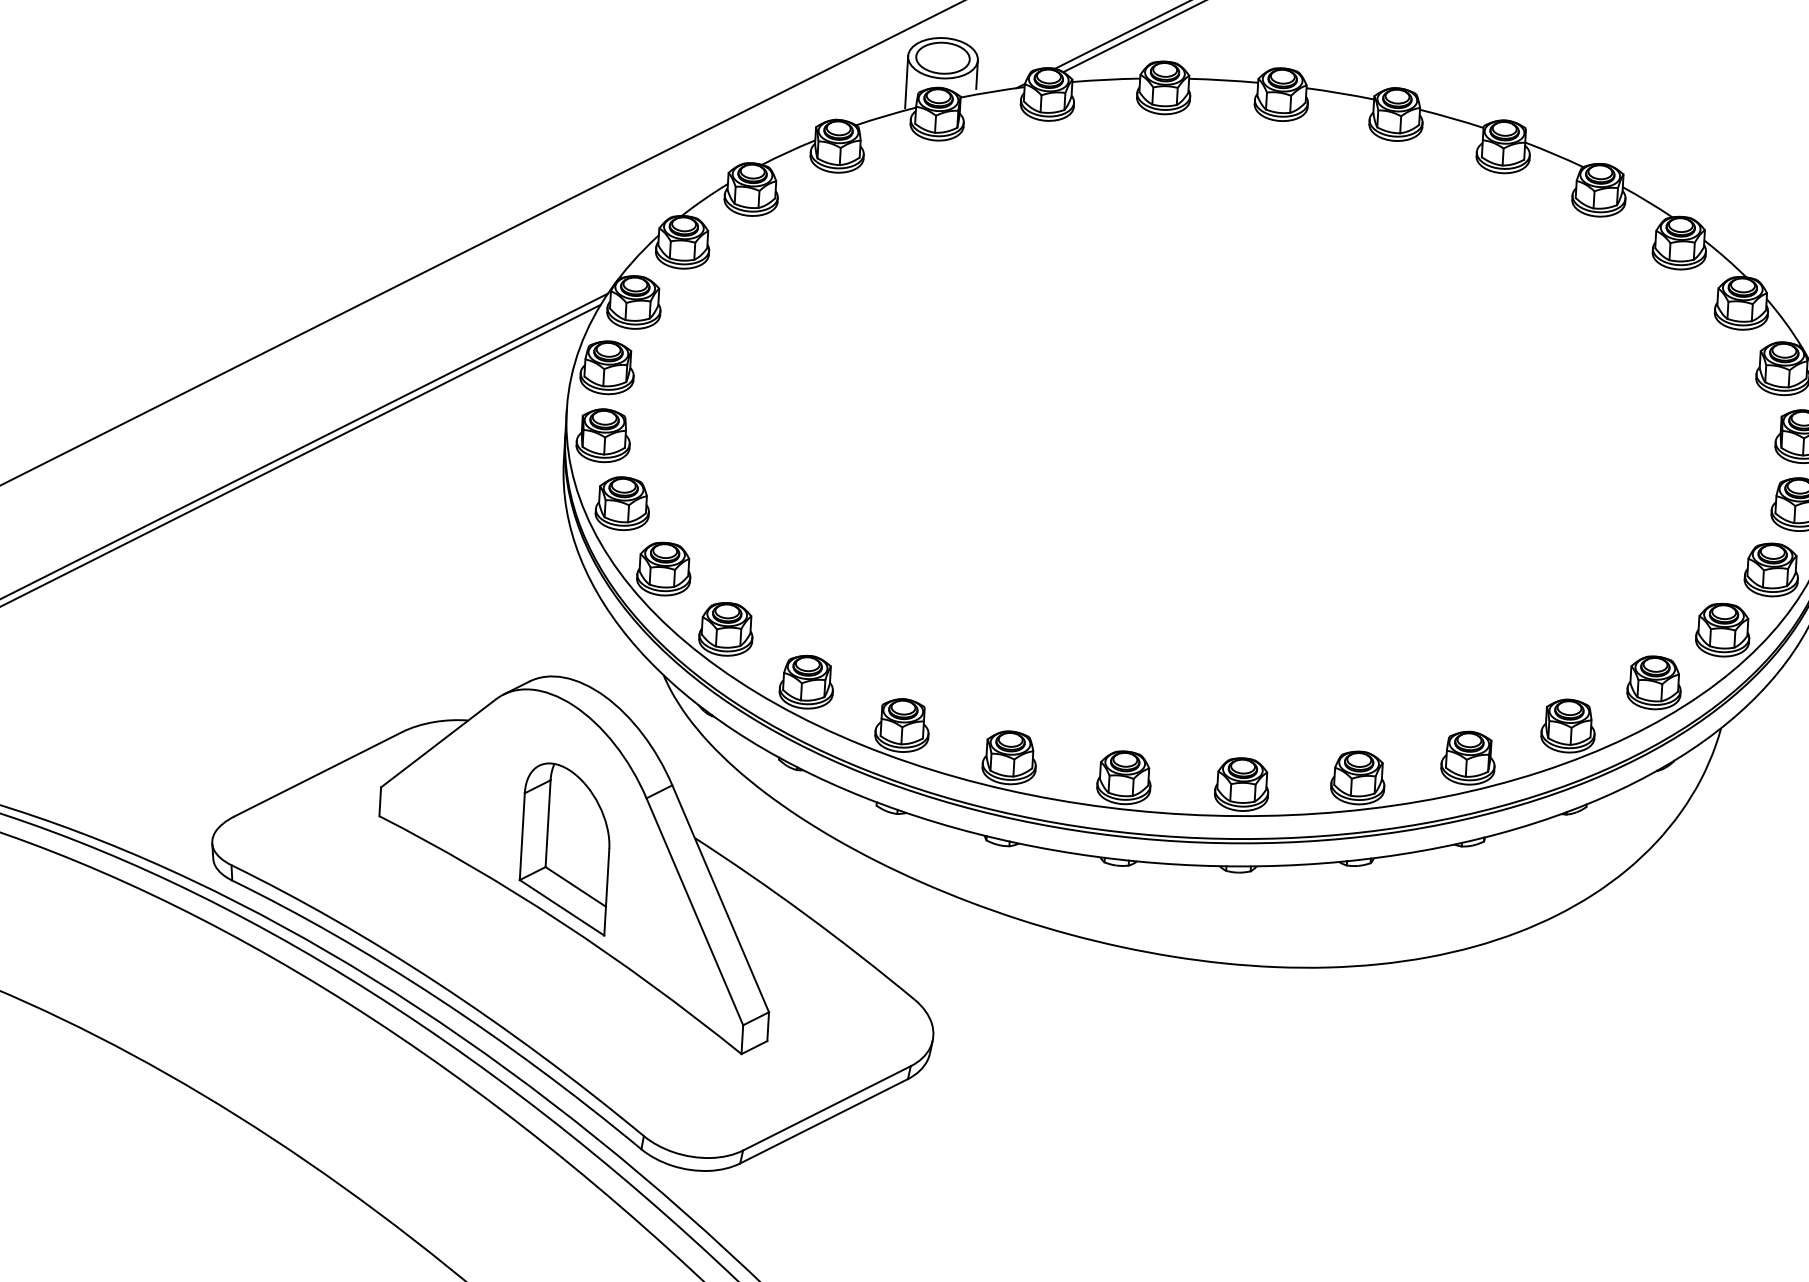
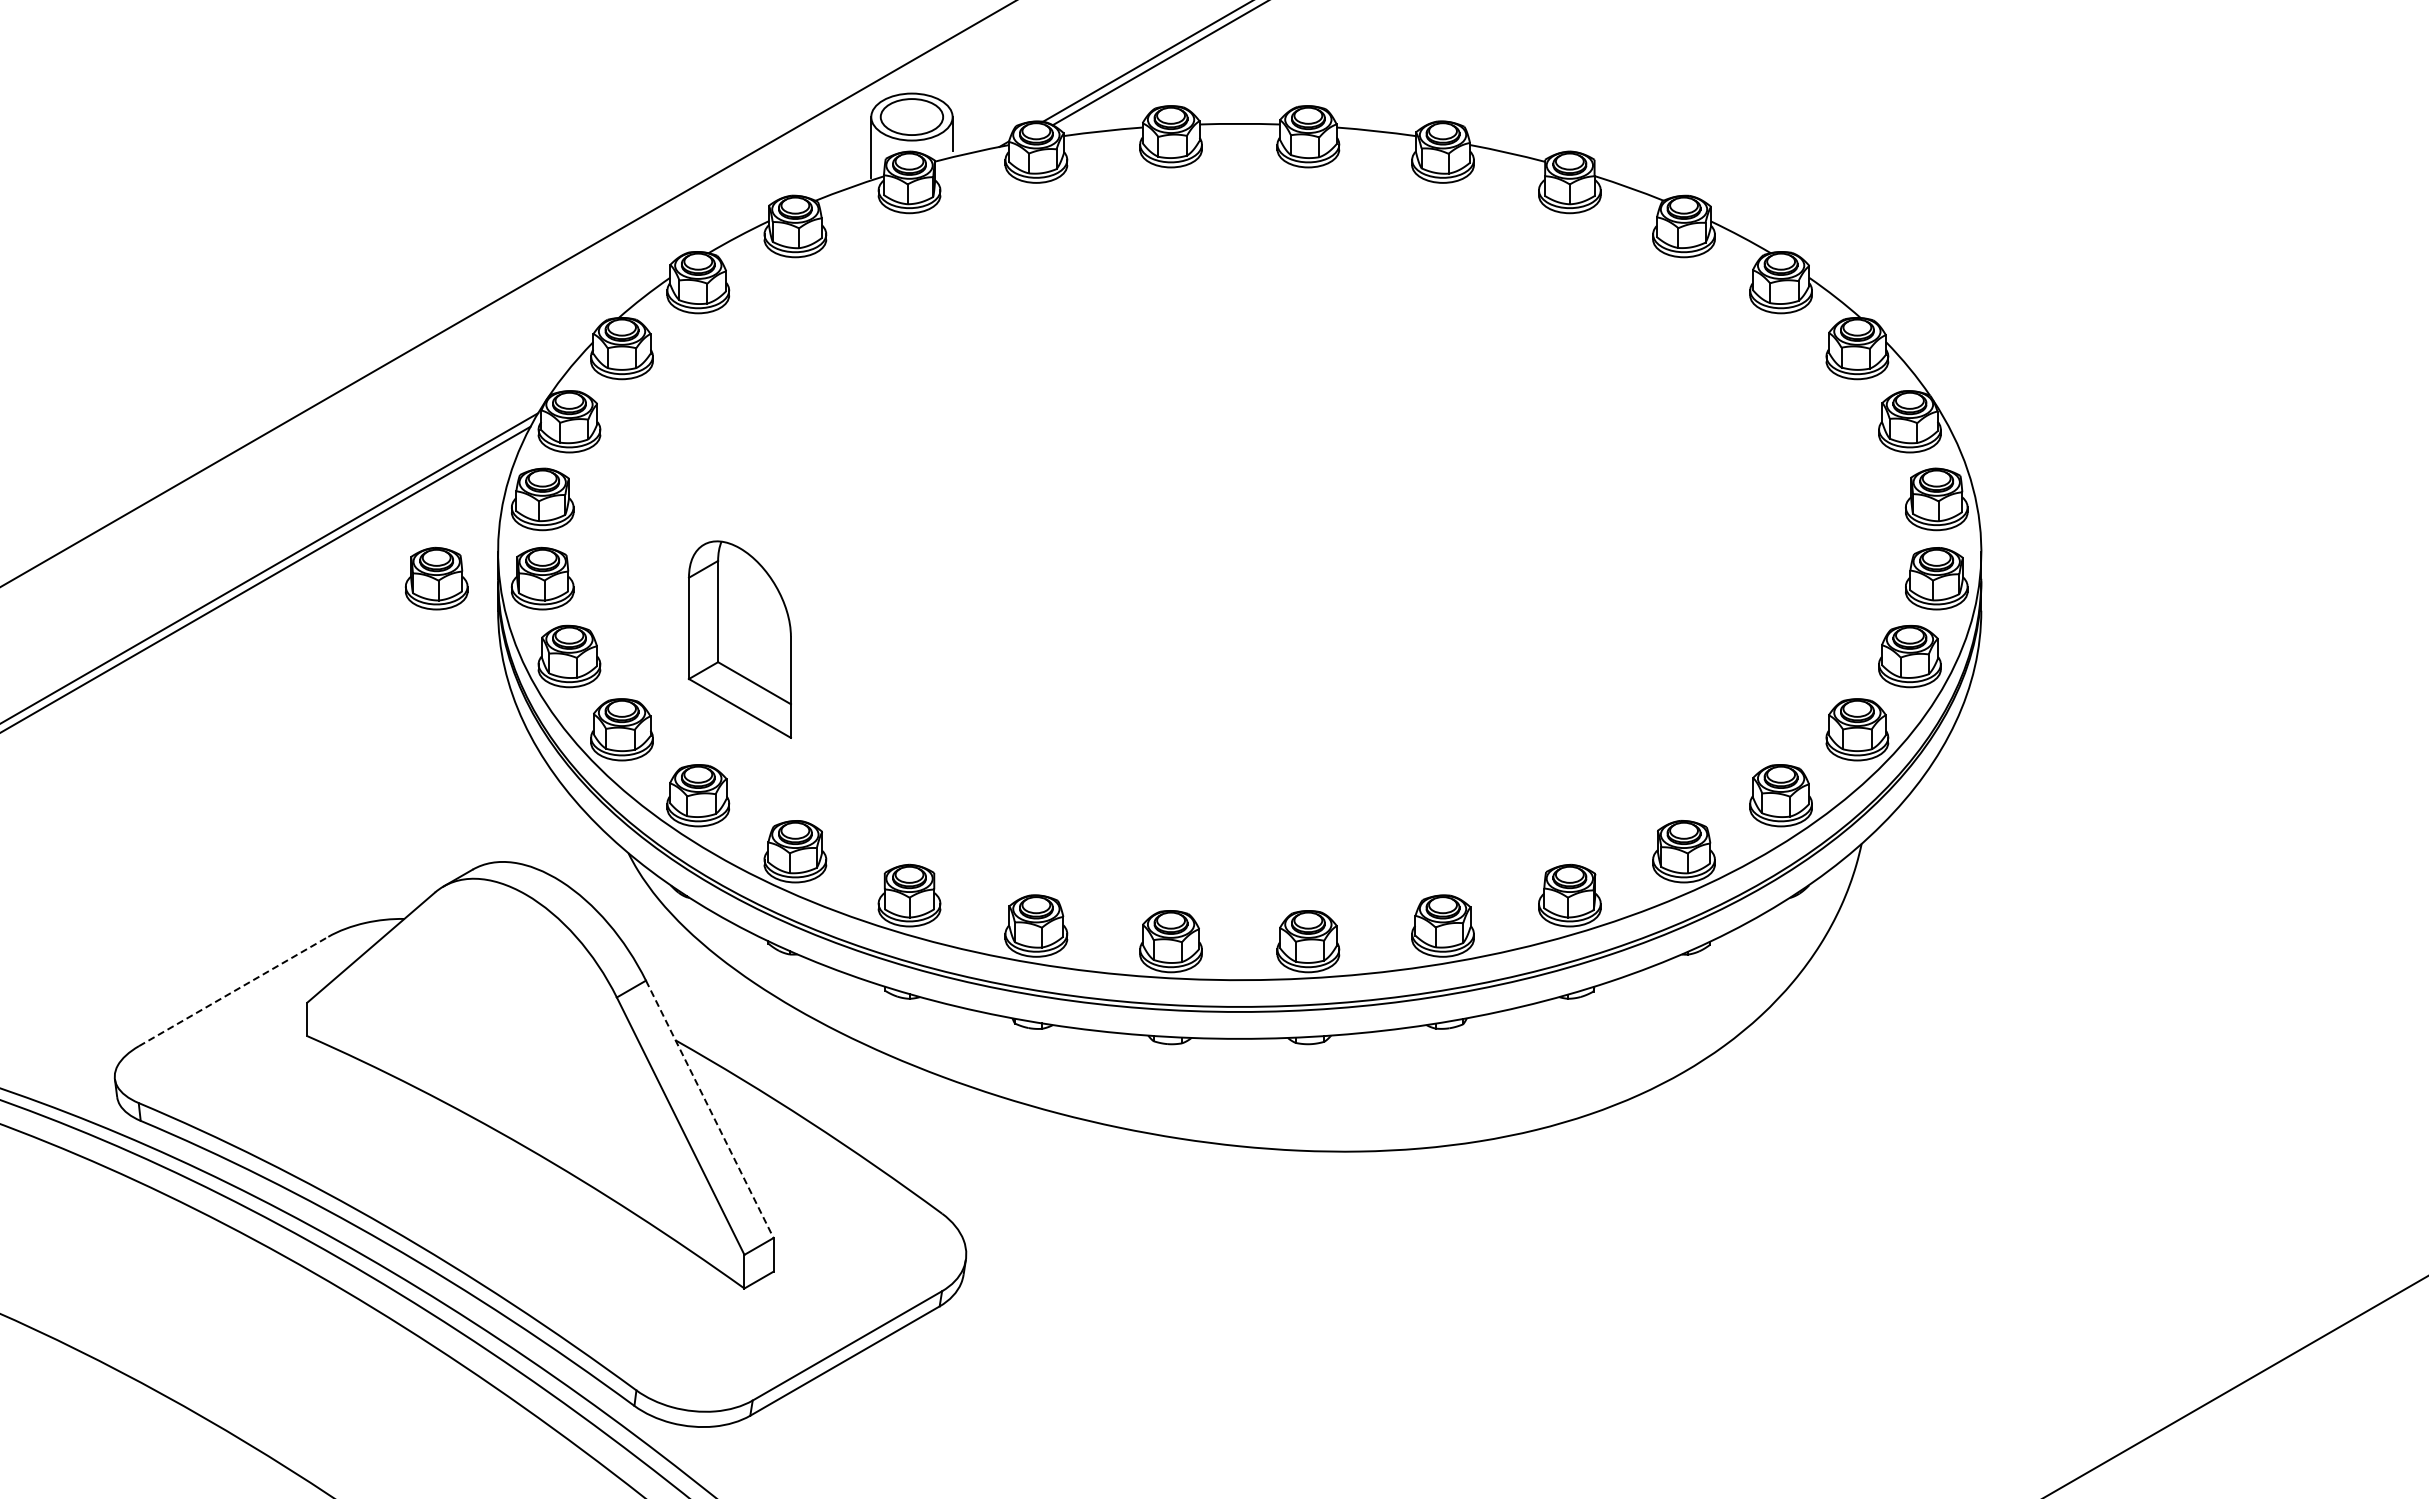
part: (512, 430) -> (436, 578), added
line: (319, 774) -> (234, 991), solid -> dashed
part: (565, 848) -> (739, 639), moved
line: (720, 898) -> (709, 1109), solid -> dashed

